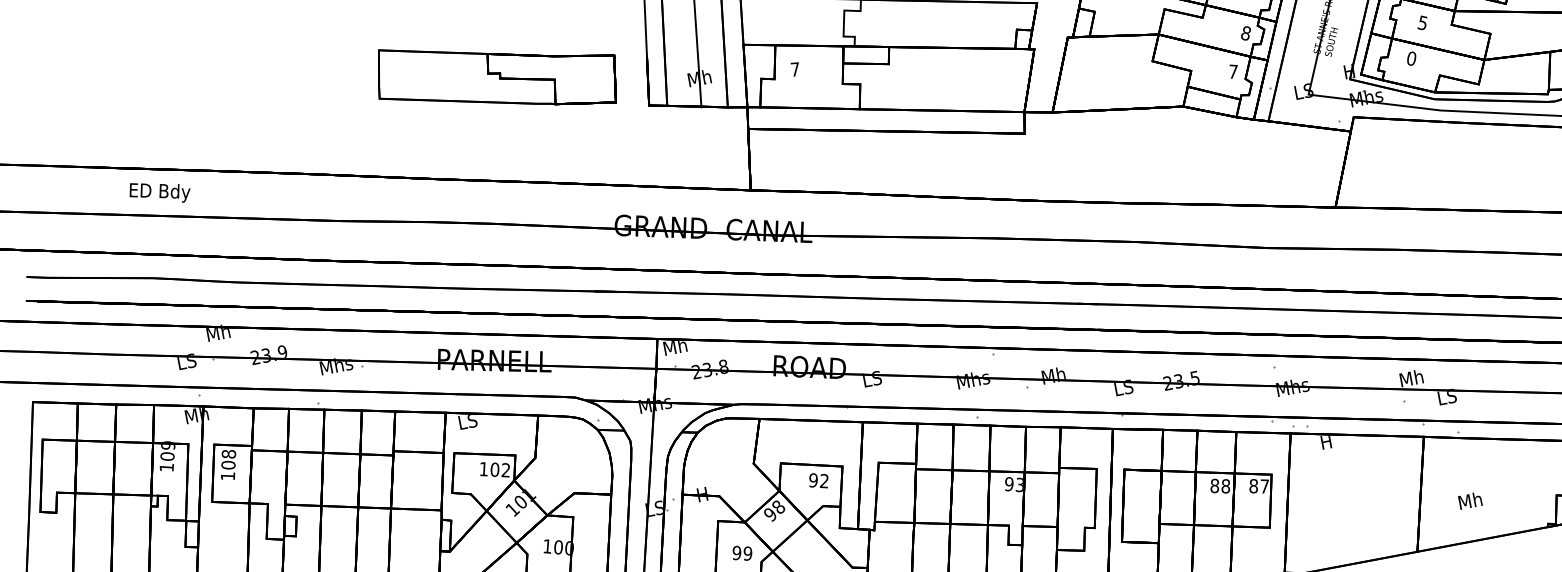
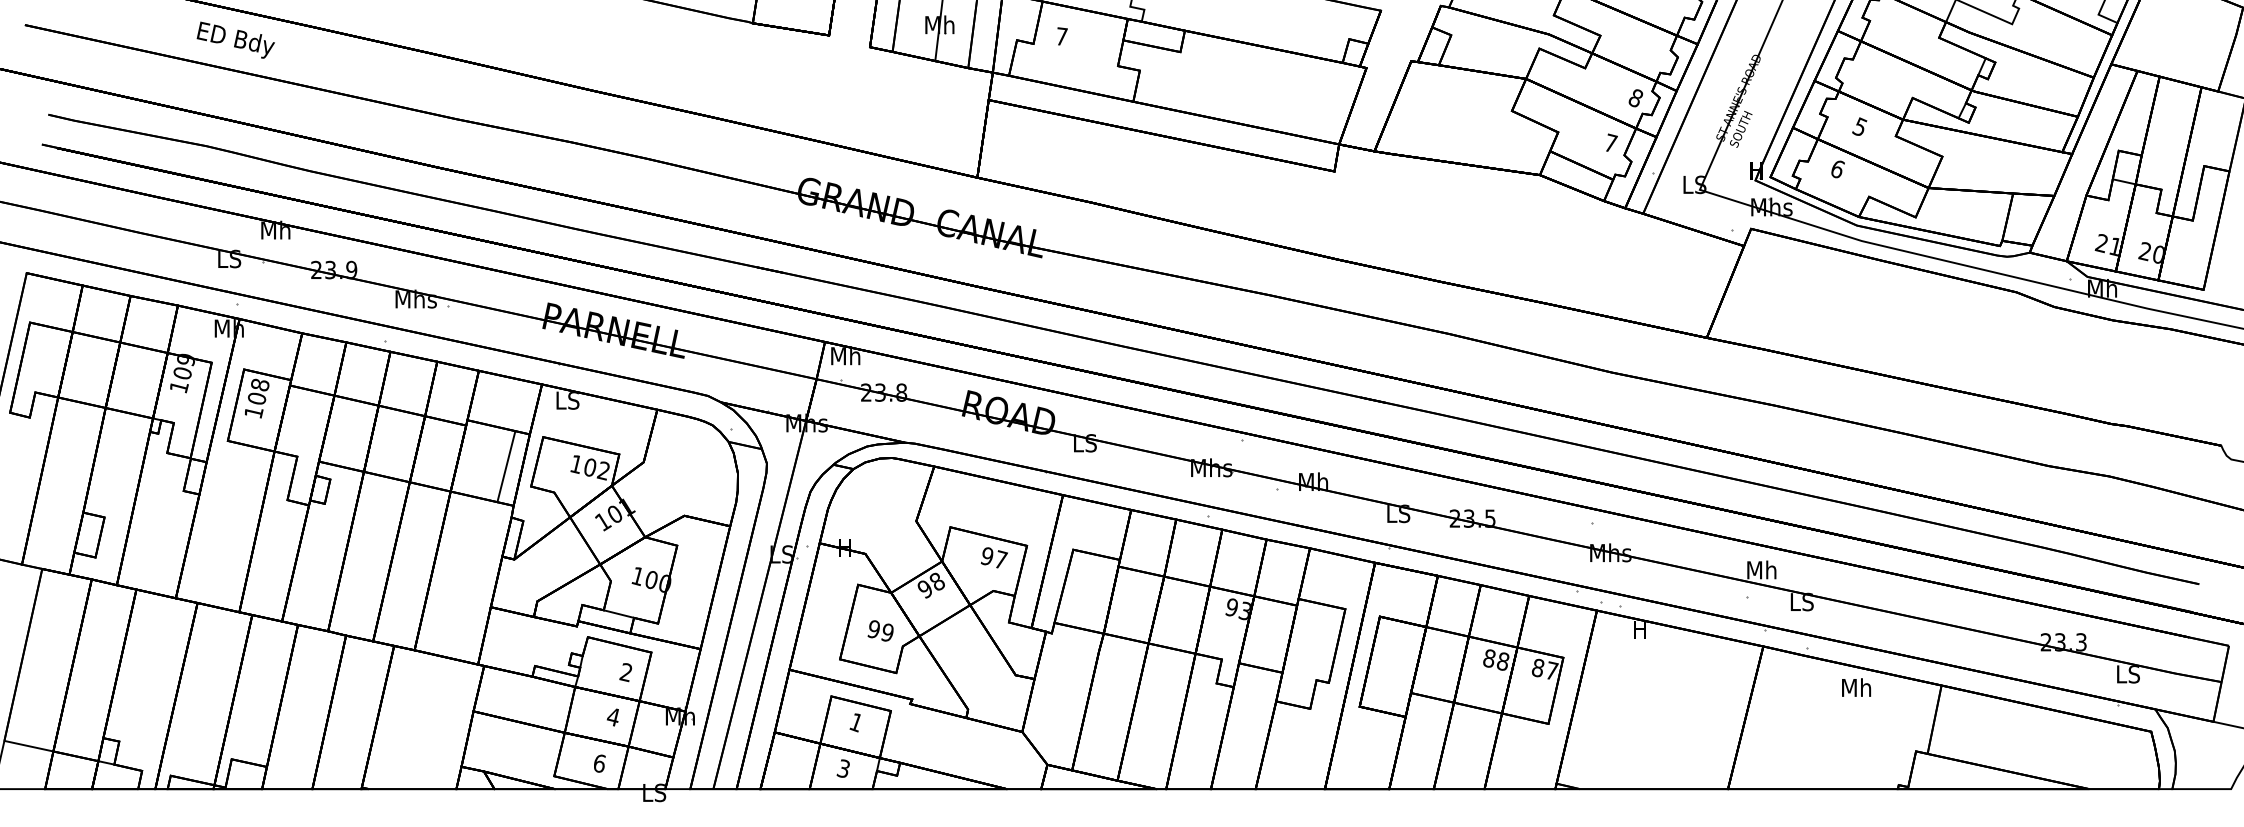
text: (1411, 58) -> (1837, 169), 0 -> 6
text: (824, 480) -> (1000, 559), 92 -> 97
line: (430, 481) -> (506, 466), added
text: (1470, 500) -> (1856, 687), moved

